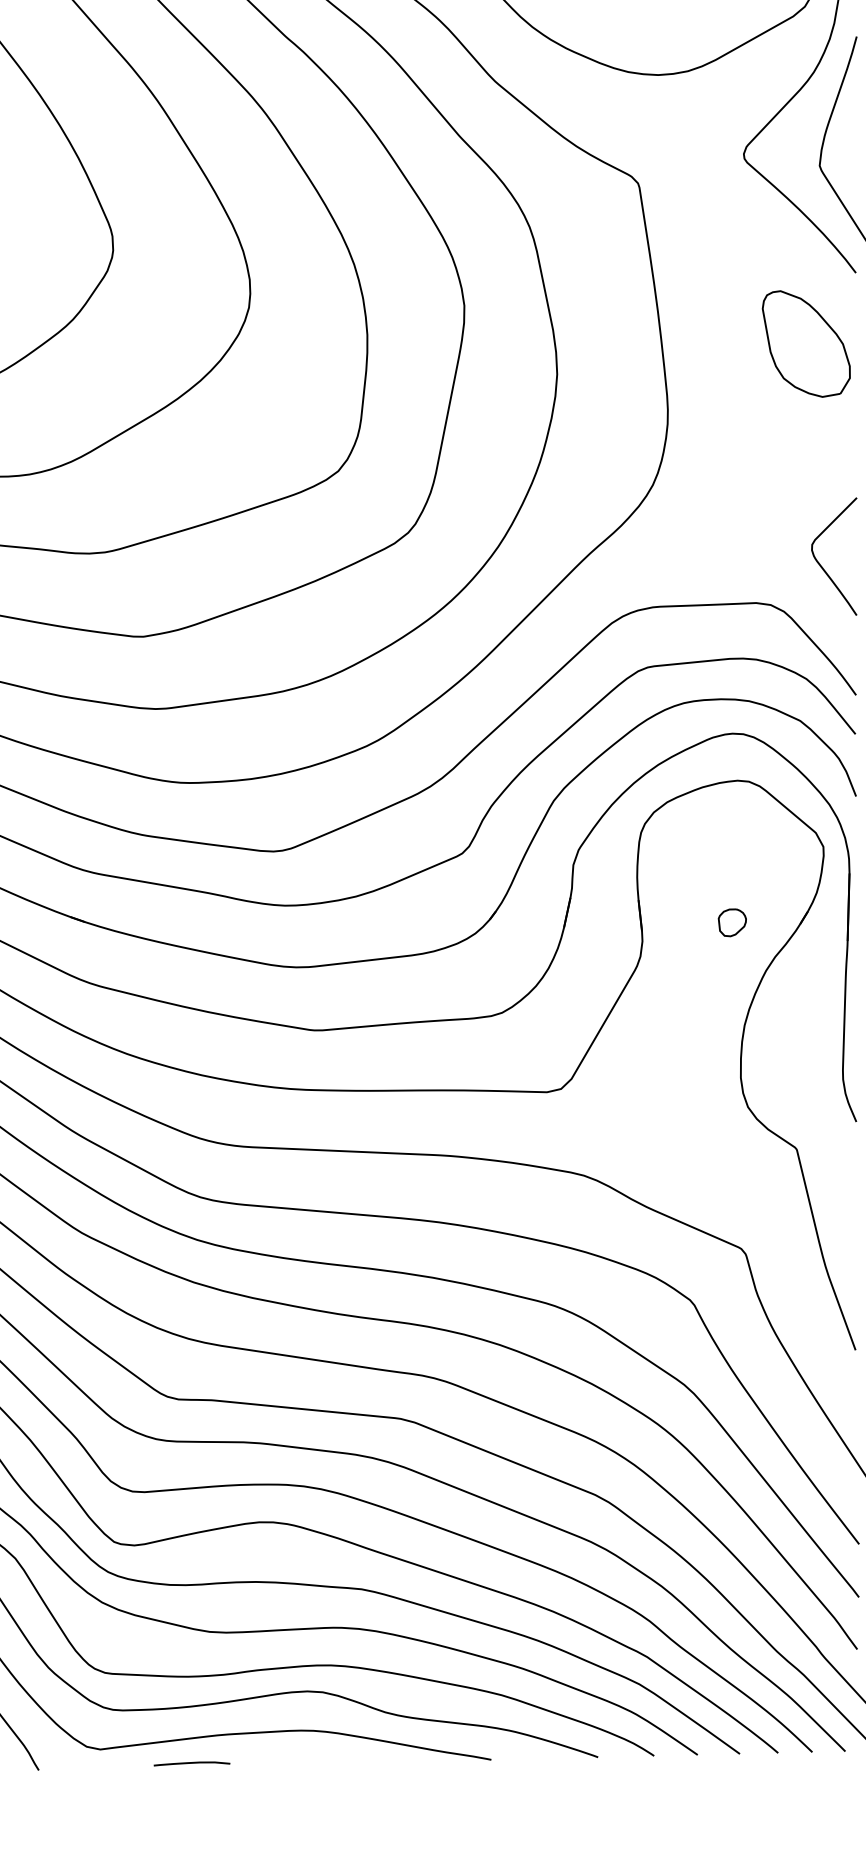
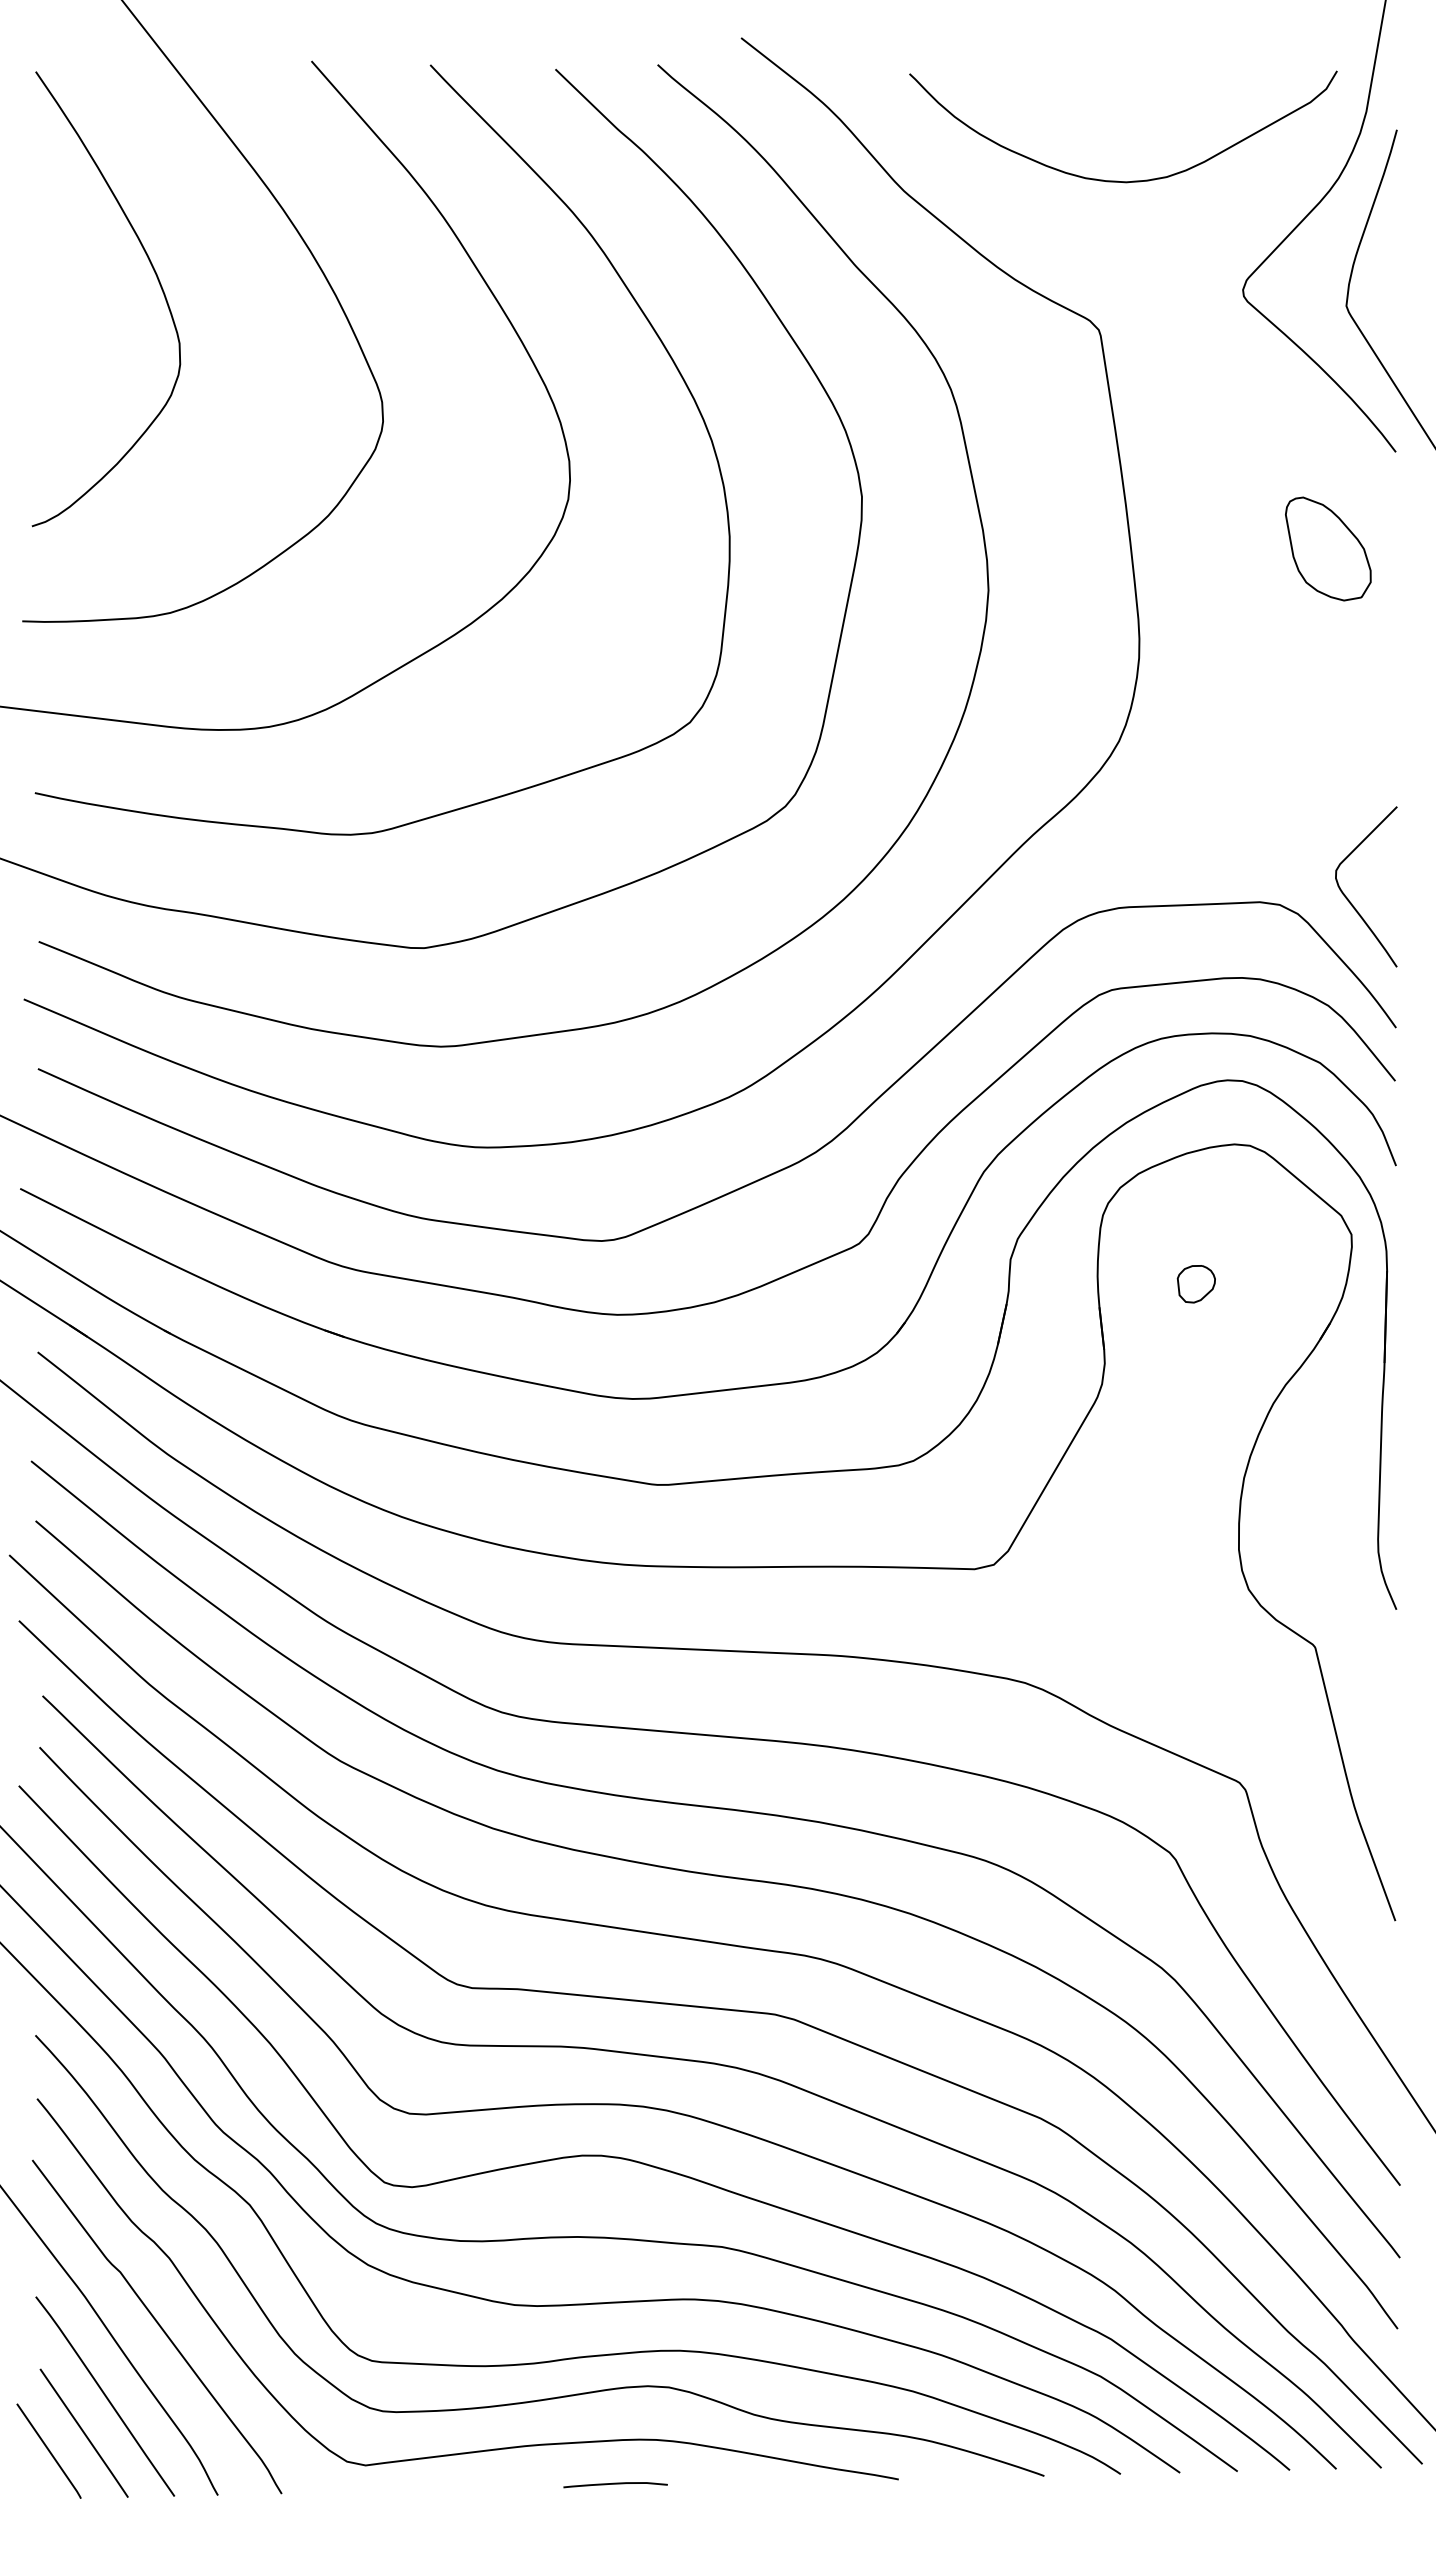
part: (806, 343) -> (1328, 548), size x0.71
curve: (821, 565) -> (1348, 898), moved
part: (731, 923) -> (1195, 1284), moved
curve: (191, 1763) -> (615, 2484), moved

